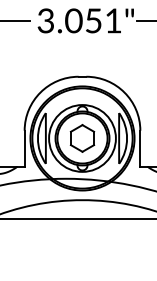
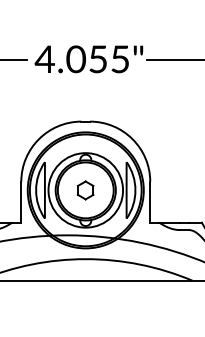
text: (78, 21) -> (81, 59), 3.051" -> 4.055"
part: (82, 138) -> (85, 190), size x0.6

